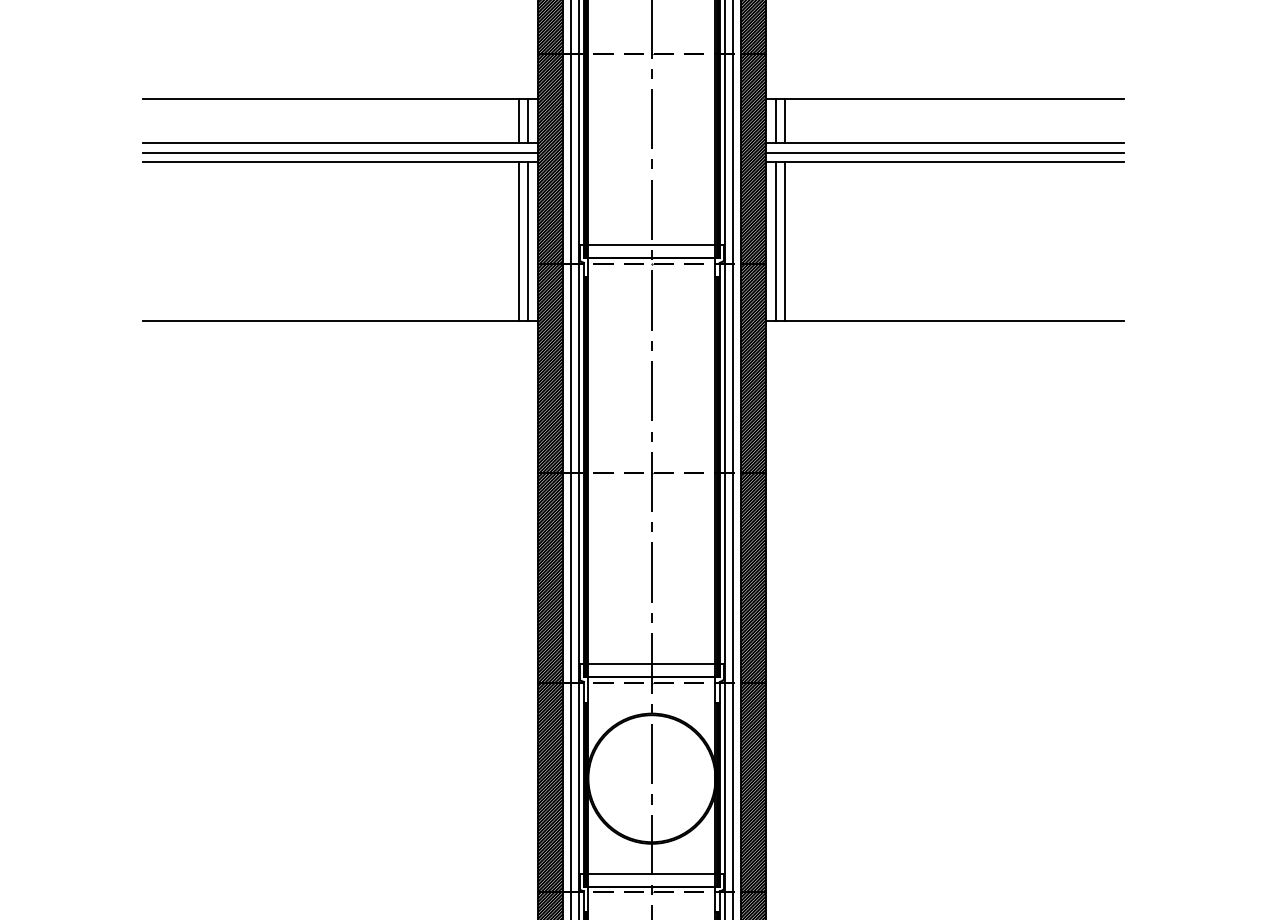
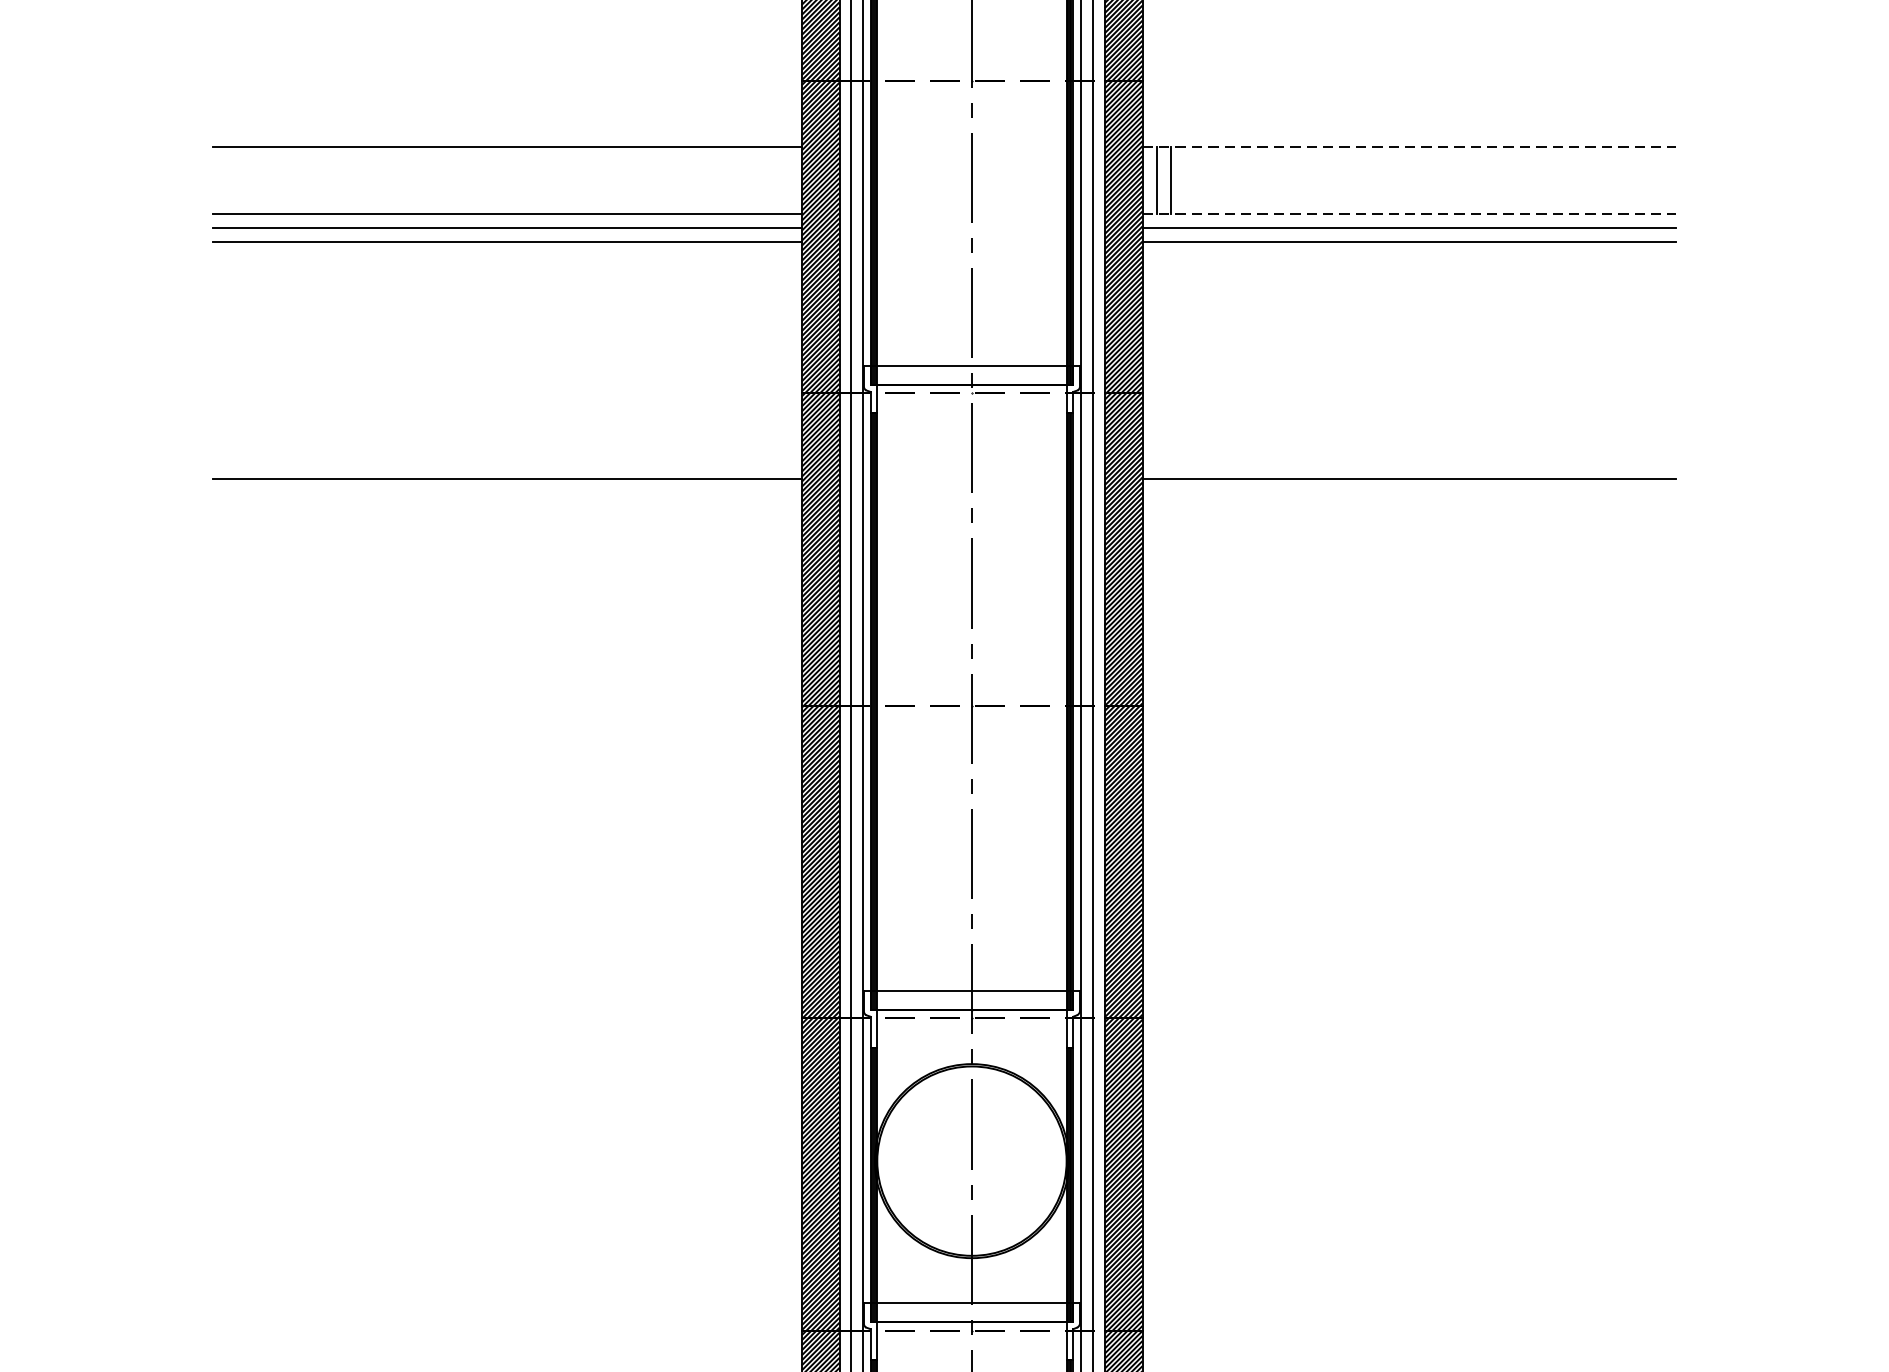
line: (945, 98) -> (1409, 147), solid -> dashed
line: (518, 120) -> (773, 179), removed
line: (528, 120) -> (787, 179), removed
line: (945, 143) -> (1409, 214), solid -> dashed
line: (518, 241) -> (773, 360), removed
line: (528, 241) -> (787, 360), removed
line: (775, 241) -> (1156, 360), removed
line: (785, 241) -> (1171, 360), removed

